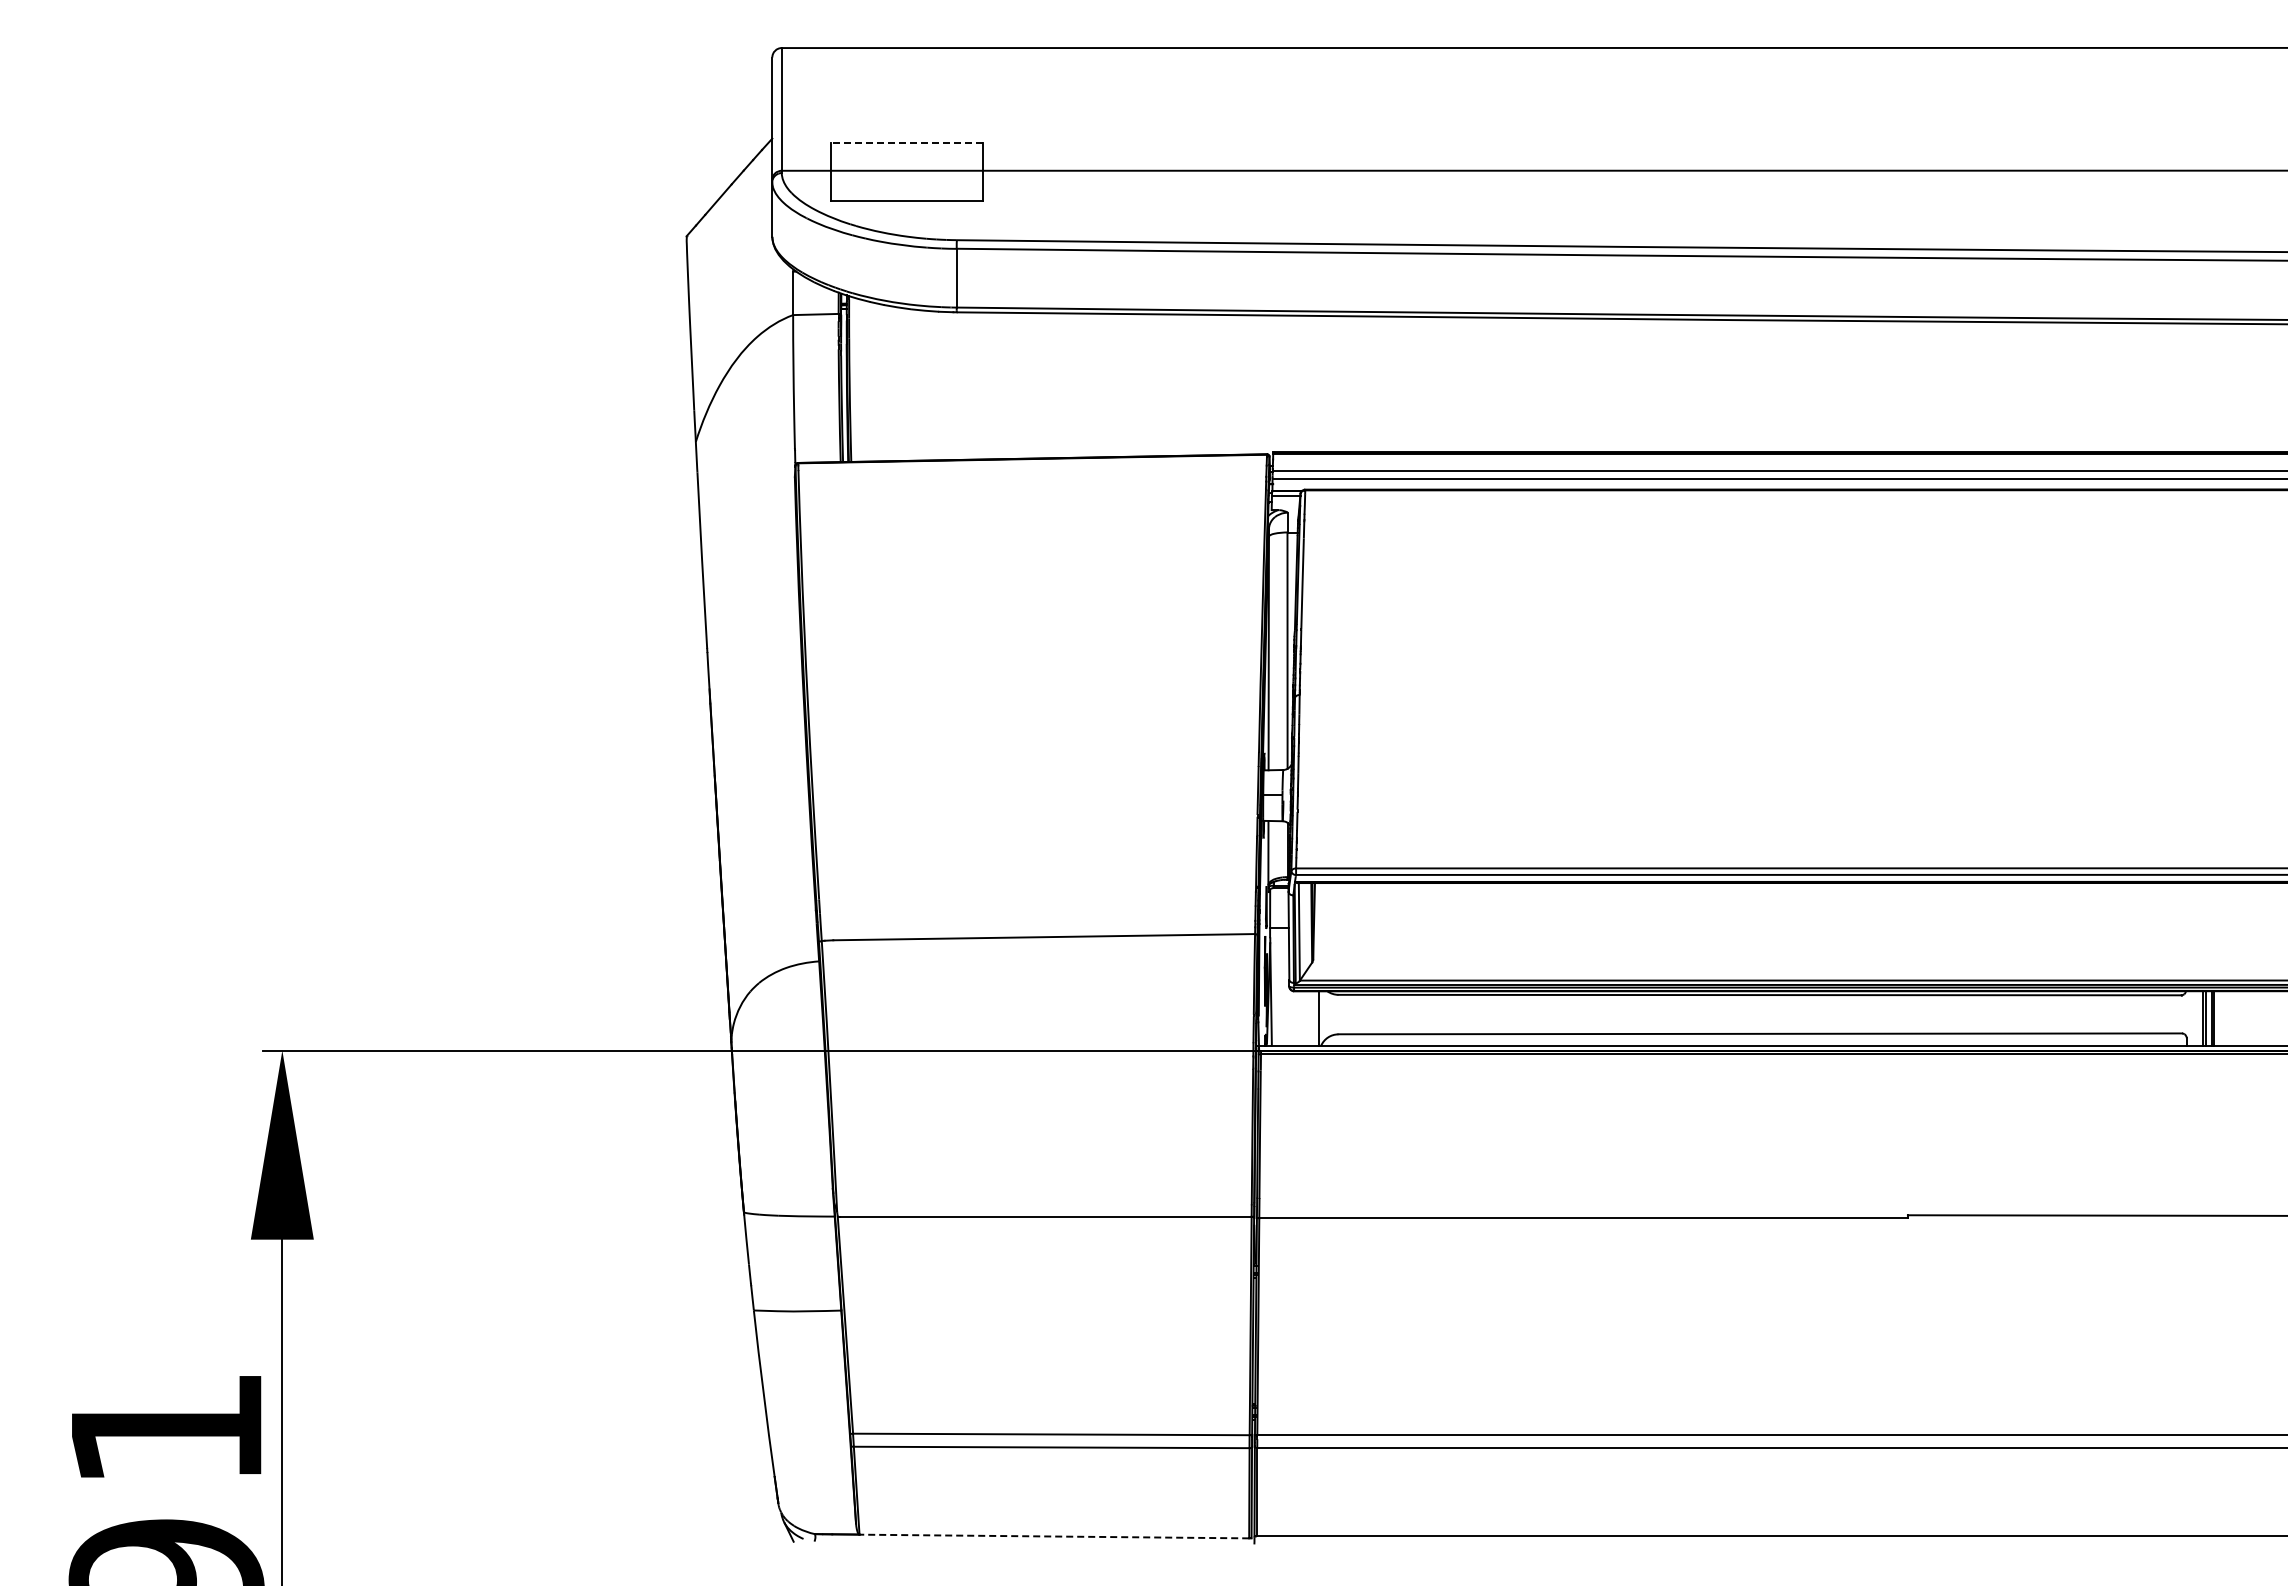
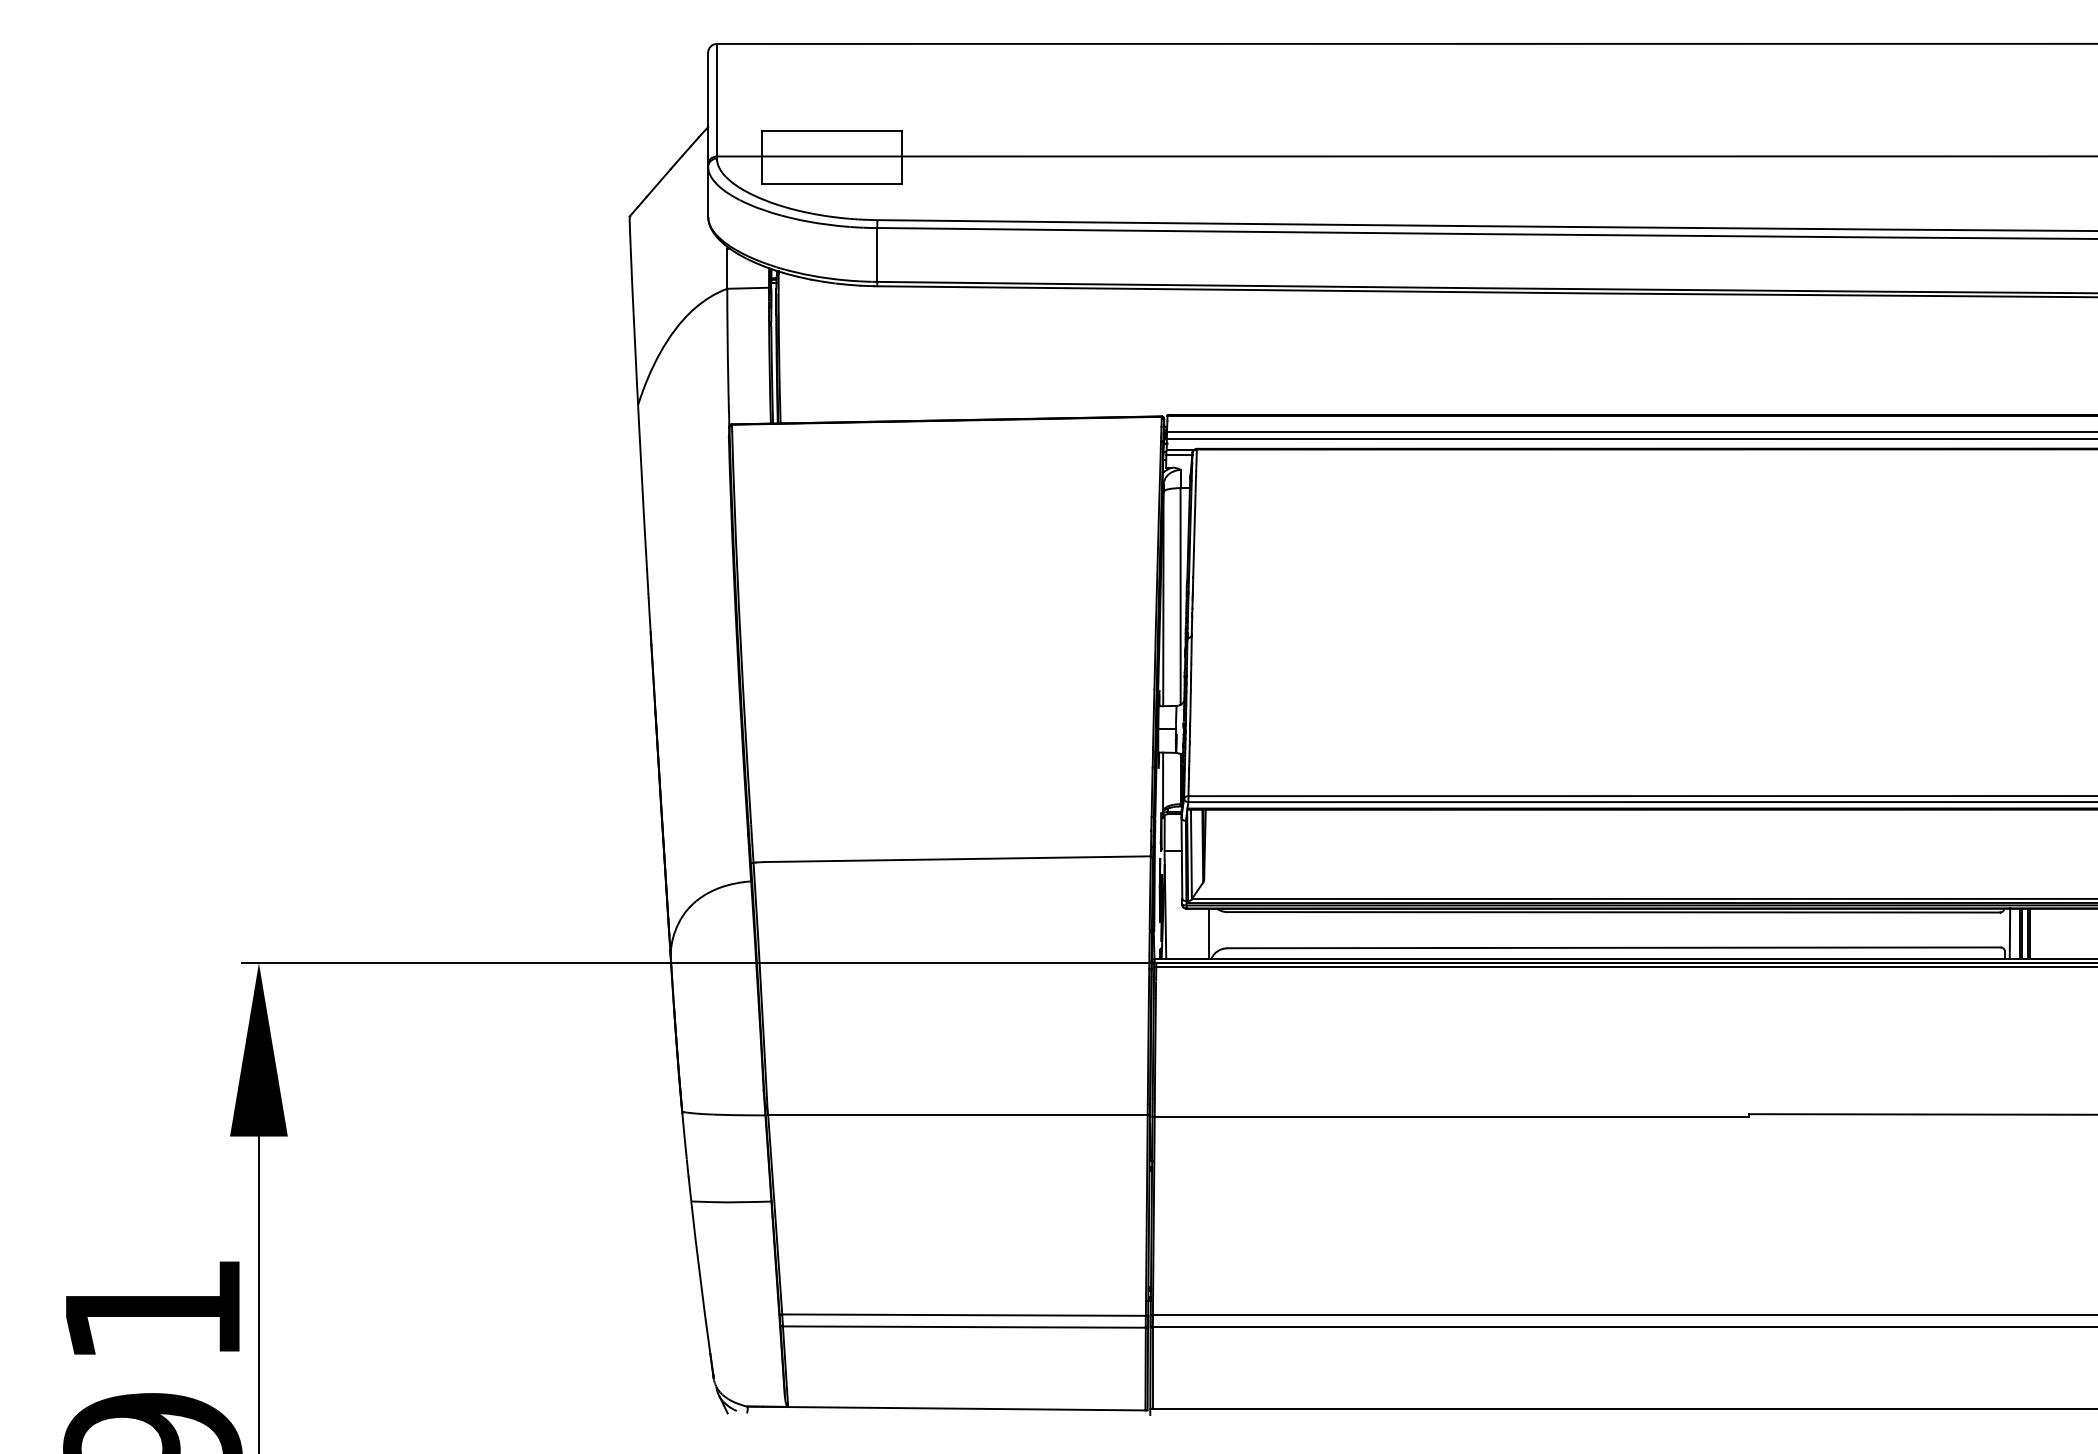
line: (906, 142) -> (831, 130), dashed -> solid
line: (2191, 1017) -> (2009, 932), added
line: (1054, 1536) -> (966, 1408), dashed -> solid

